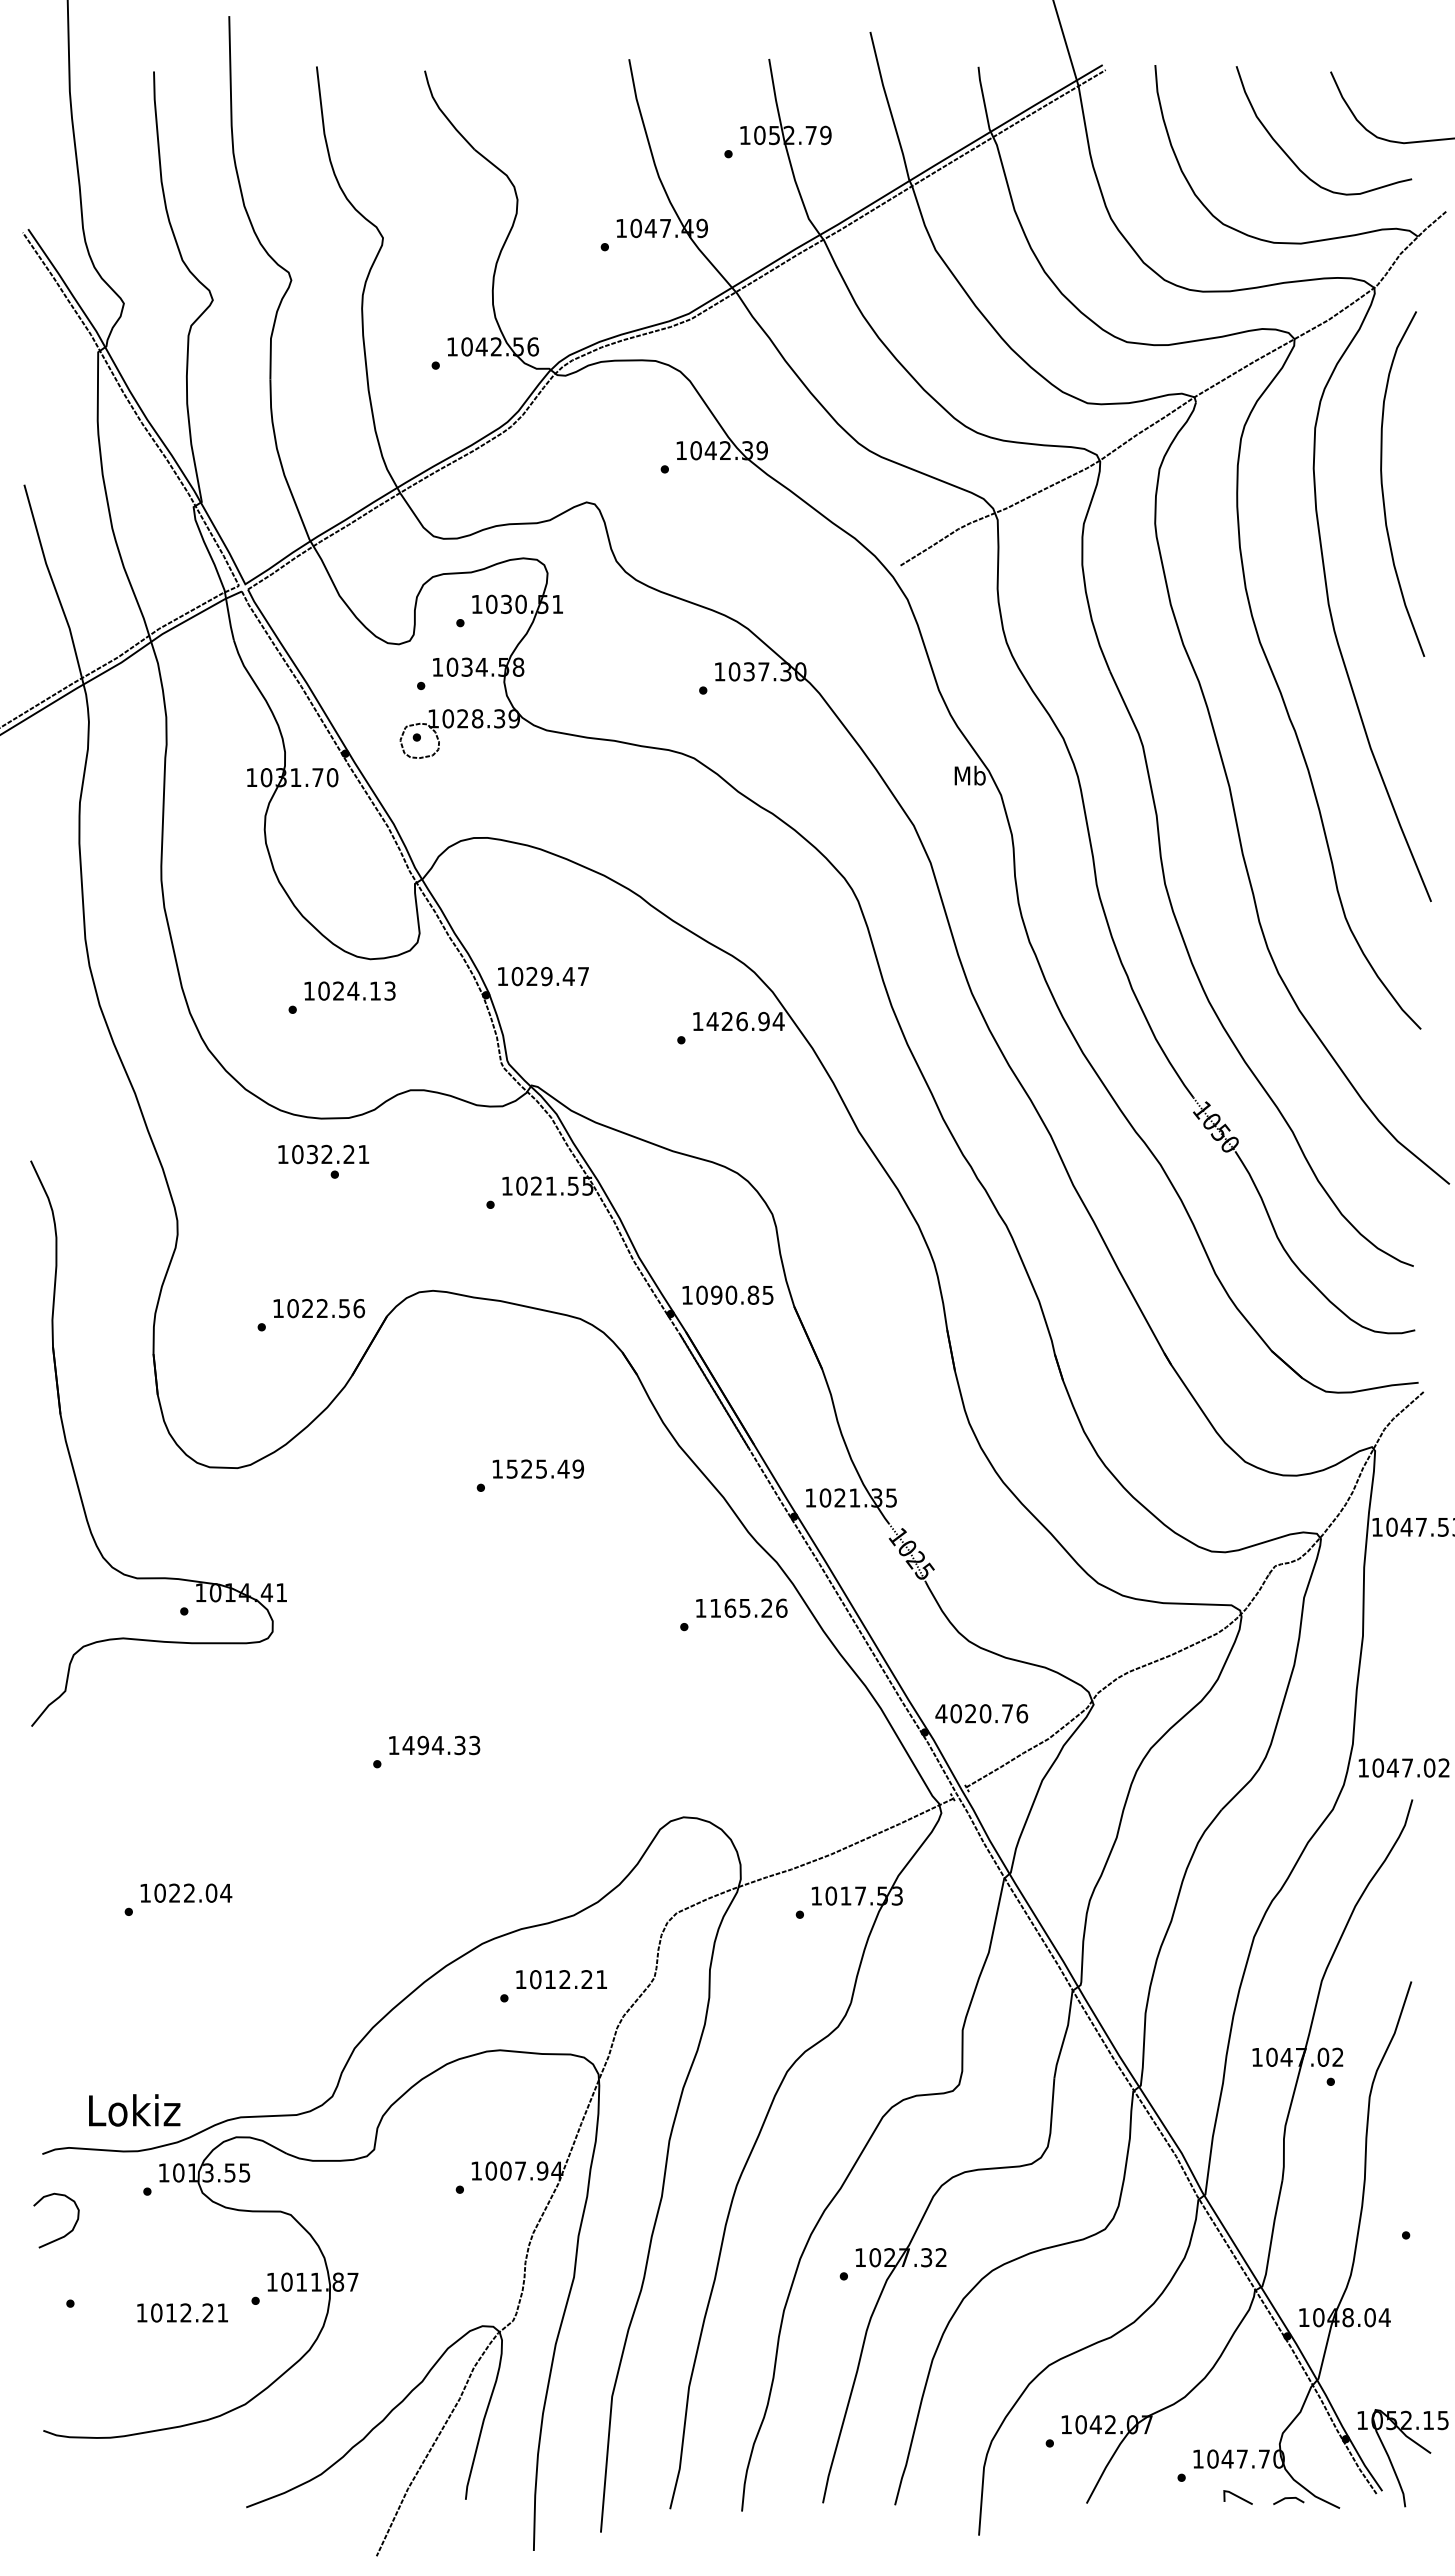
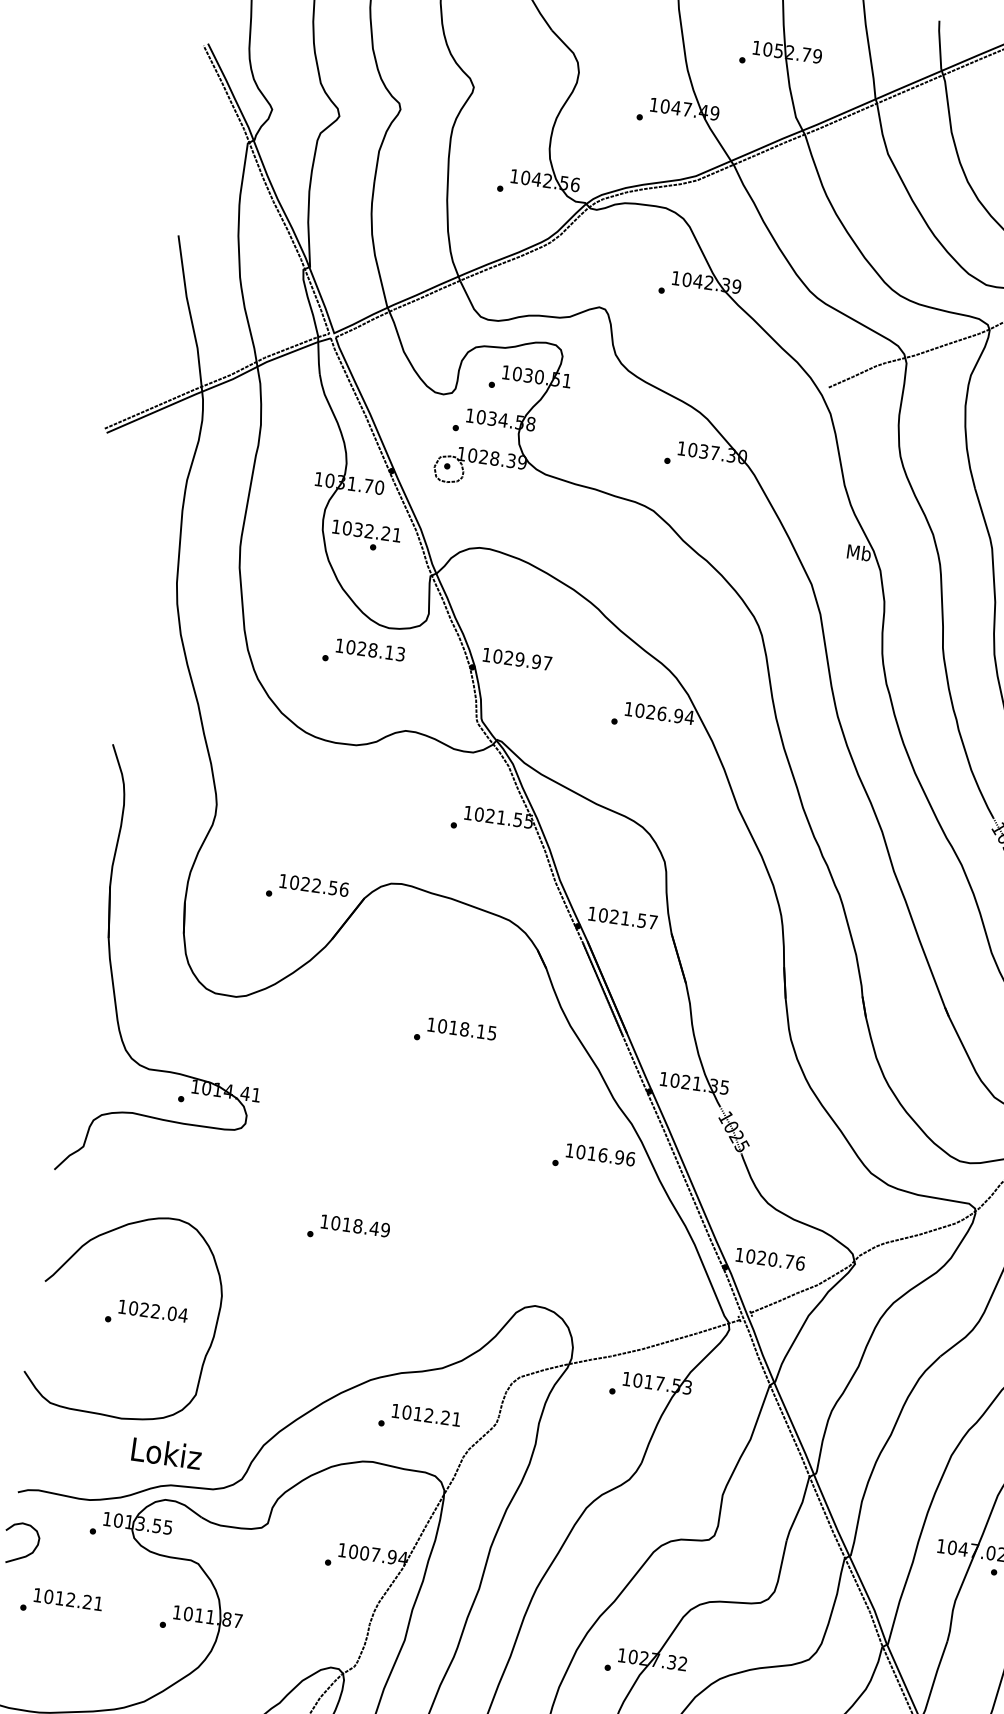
text: (568, 976) -> (536, 661), 1029.47 -> 1029.97
text: (353, 990) -> (373, 649), 1024.13 -> 1028.13
text: (712, 1021) -> (639, 710), 1426.94 -> 1026.94
text: (323, 1161) -> (365, 536), moved
text: (742, 1294) -> (633, 919), 1090.85 -> 1021.57
text: (544, 1468) -> (466, 1029), 1525.49 -> 1018.15
text: (741, 1607) -> (600, 1154), 1165.26 -> 1016.96
text: (941, 1713) -> (739, 1254), 4020.76 -> 1020.76
text: (441, 1745) -> (360, 1226), 1494.33 -> 1018.49
part: (66, 1843) -> (68, 1261), added
text: (134, 2110) -> (166, 1453), moved
text: (182, 2312) -> (68, 1599), moved

